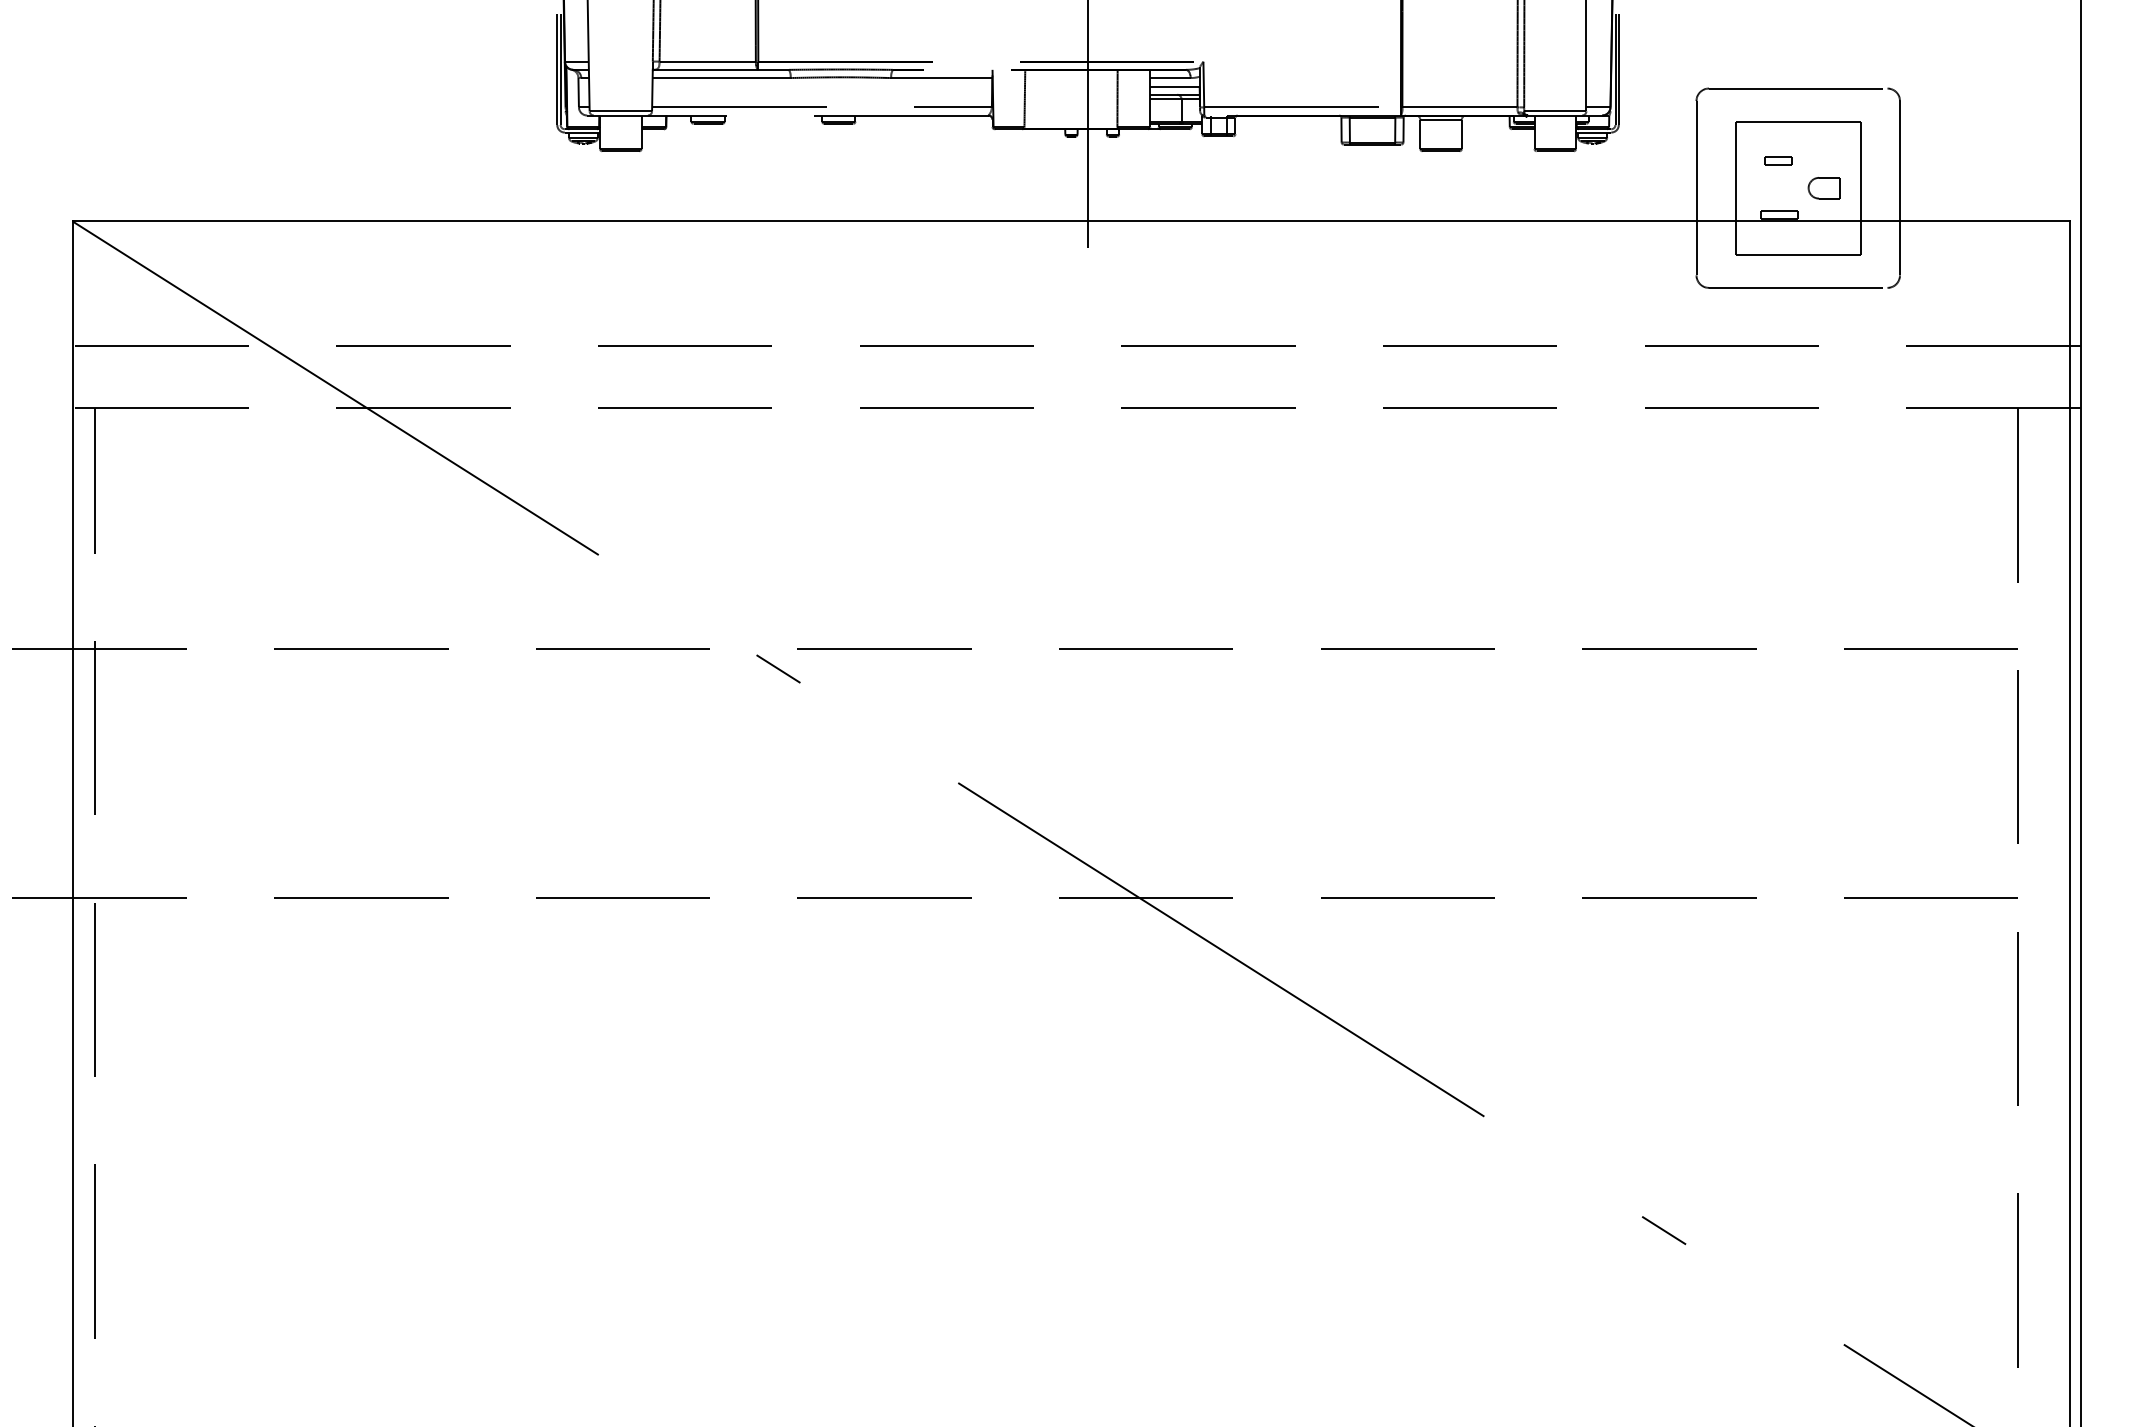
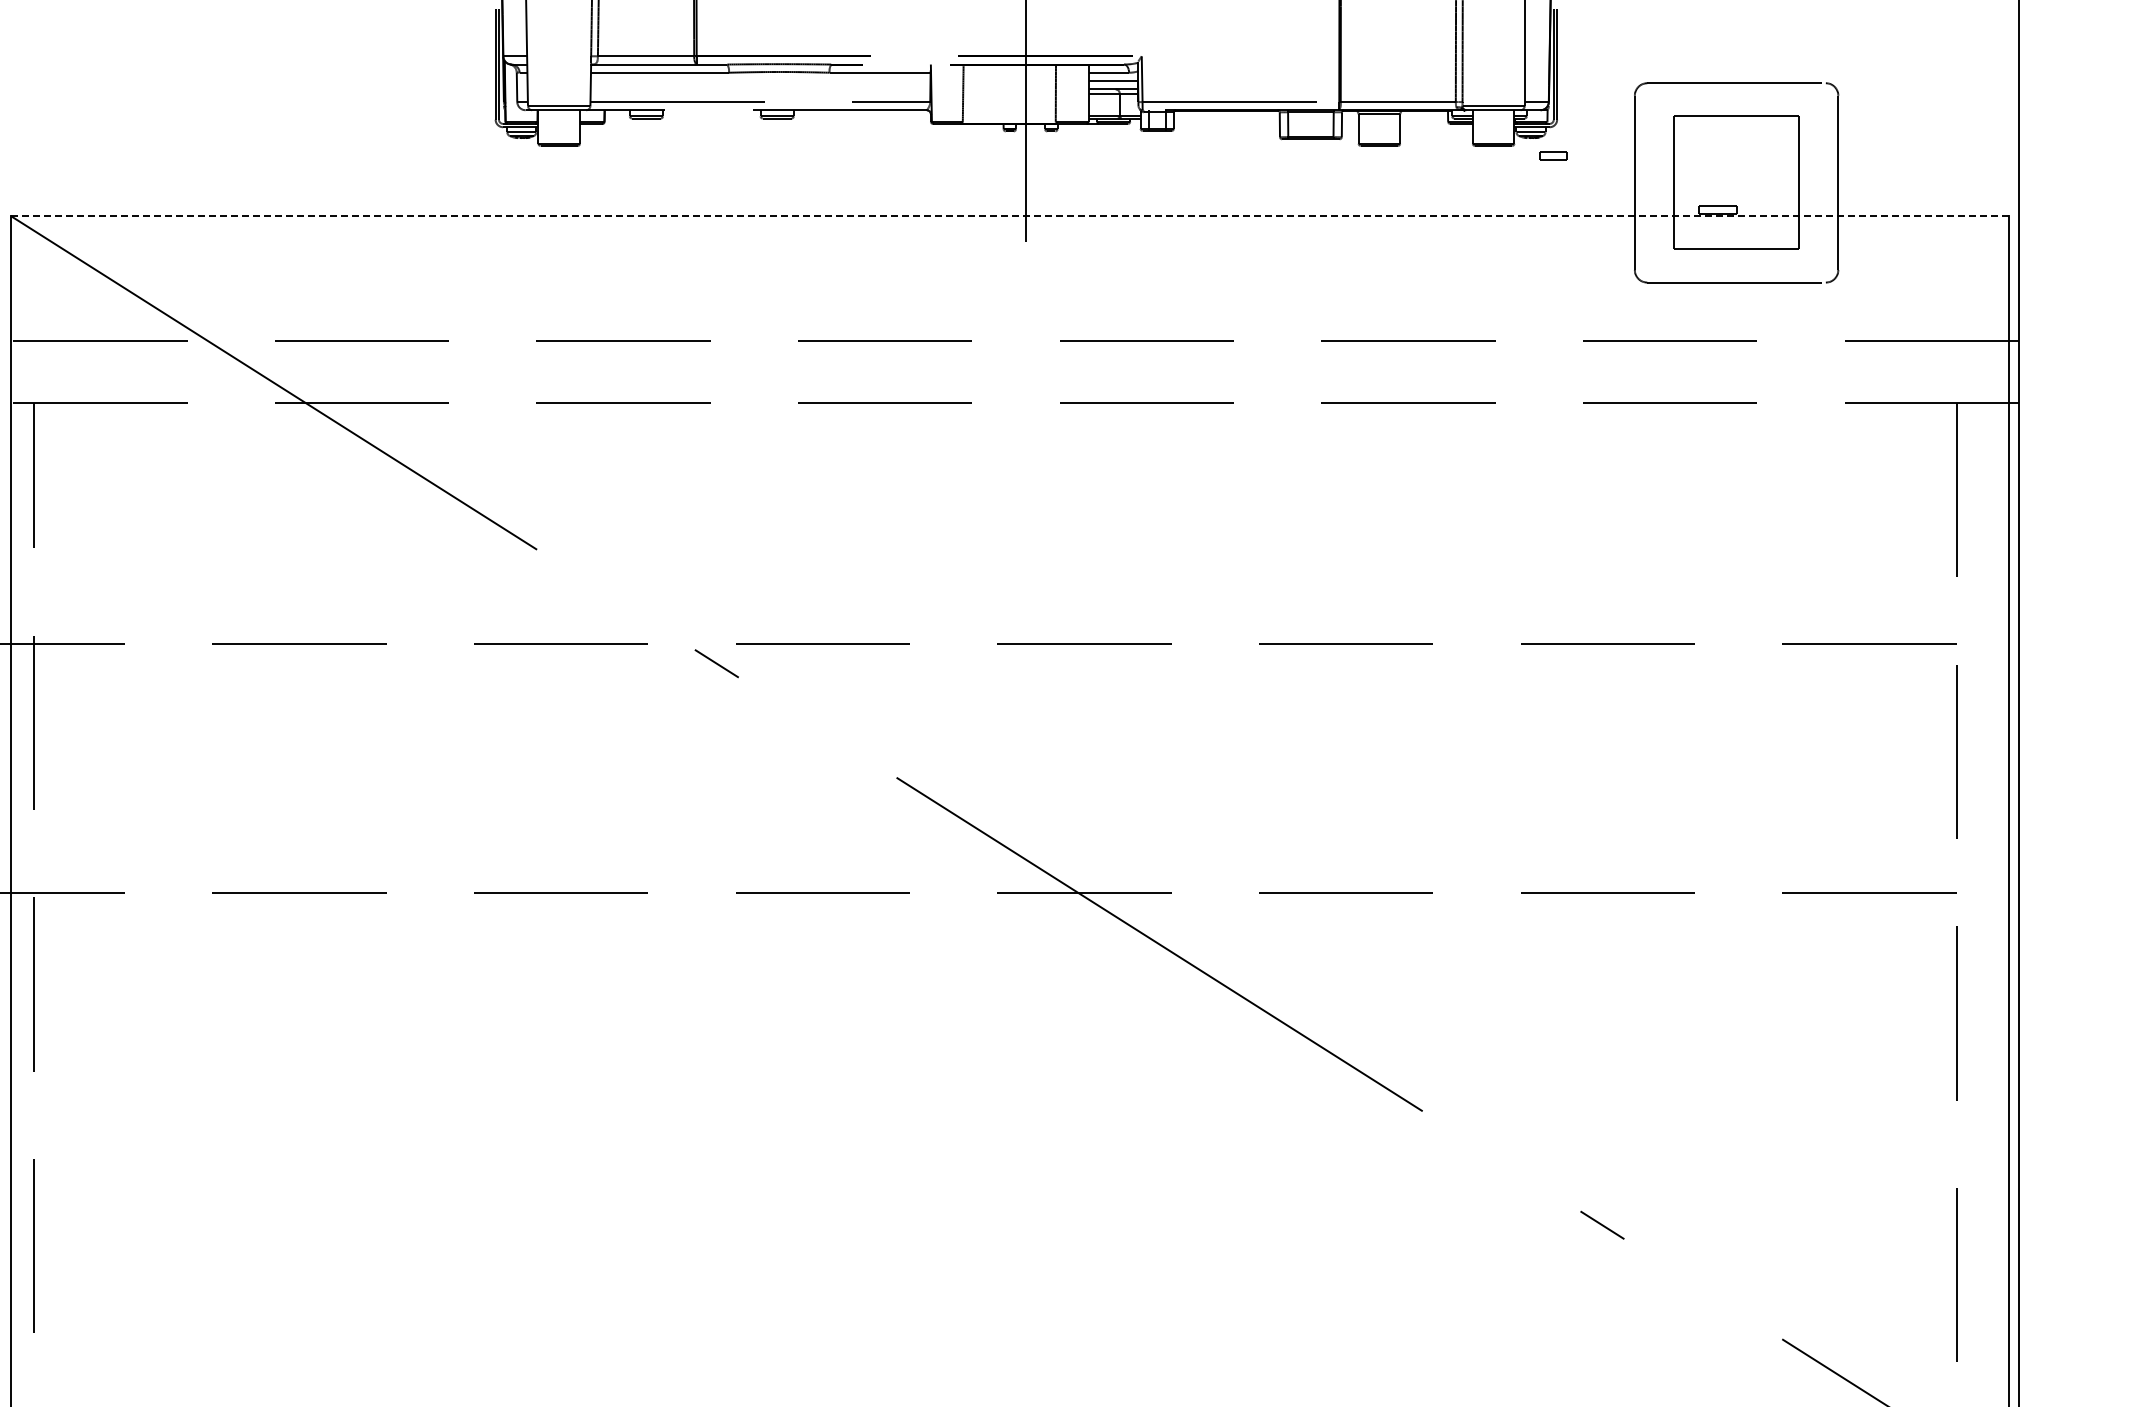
part: (1778, 160) -> (1553, 155), moved
part: (1823, 188) -> (1761, 183), removed
line: (1071, 221) -> (1009, 216), solid -> dashed

